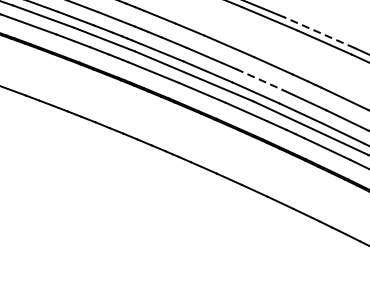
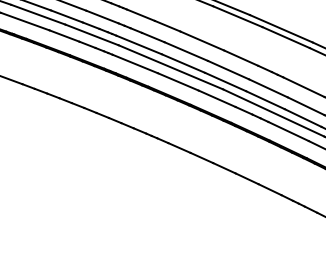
line: (318, 32) -> (280, 28), dashed -> solid
line: (259, 79) -> (228, 70), dashed -> solid

